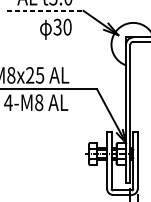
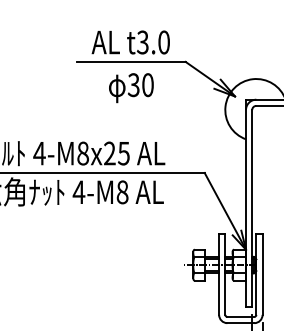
line: (45, 10) -> (131, 61), dashed -> solid
text: (55, 29) -> (131, 88), moved

